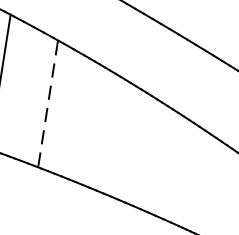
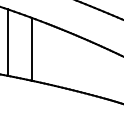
line: (47, 105) -> (32, 50), dashed -> solid

